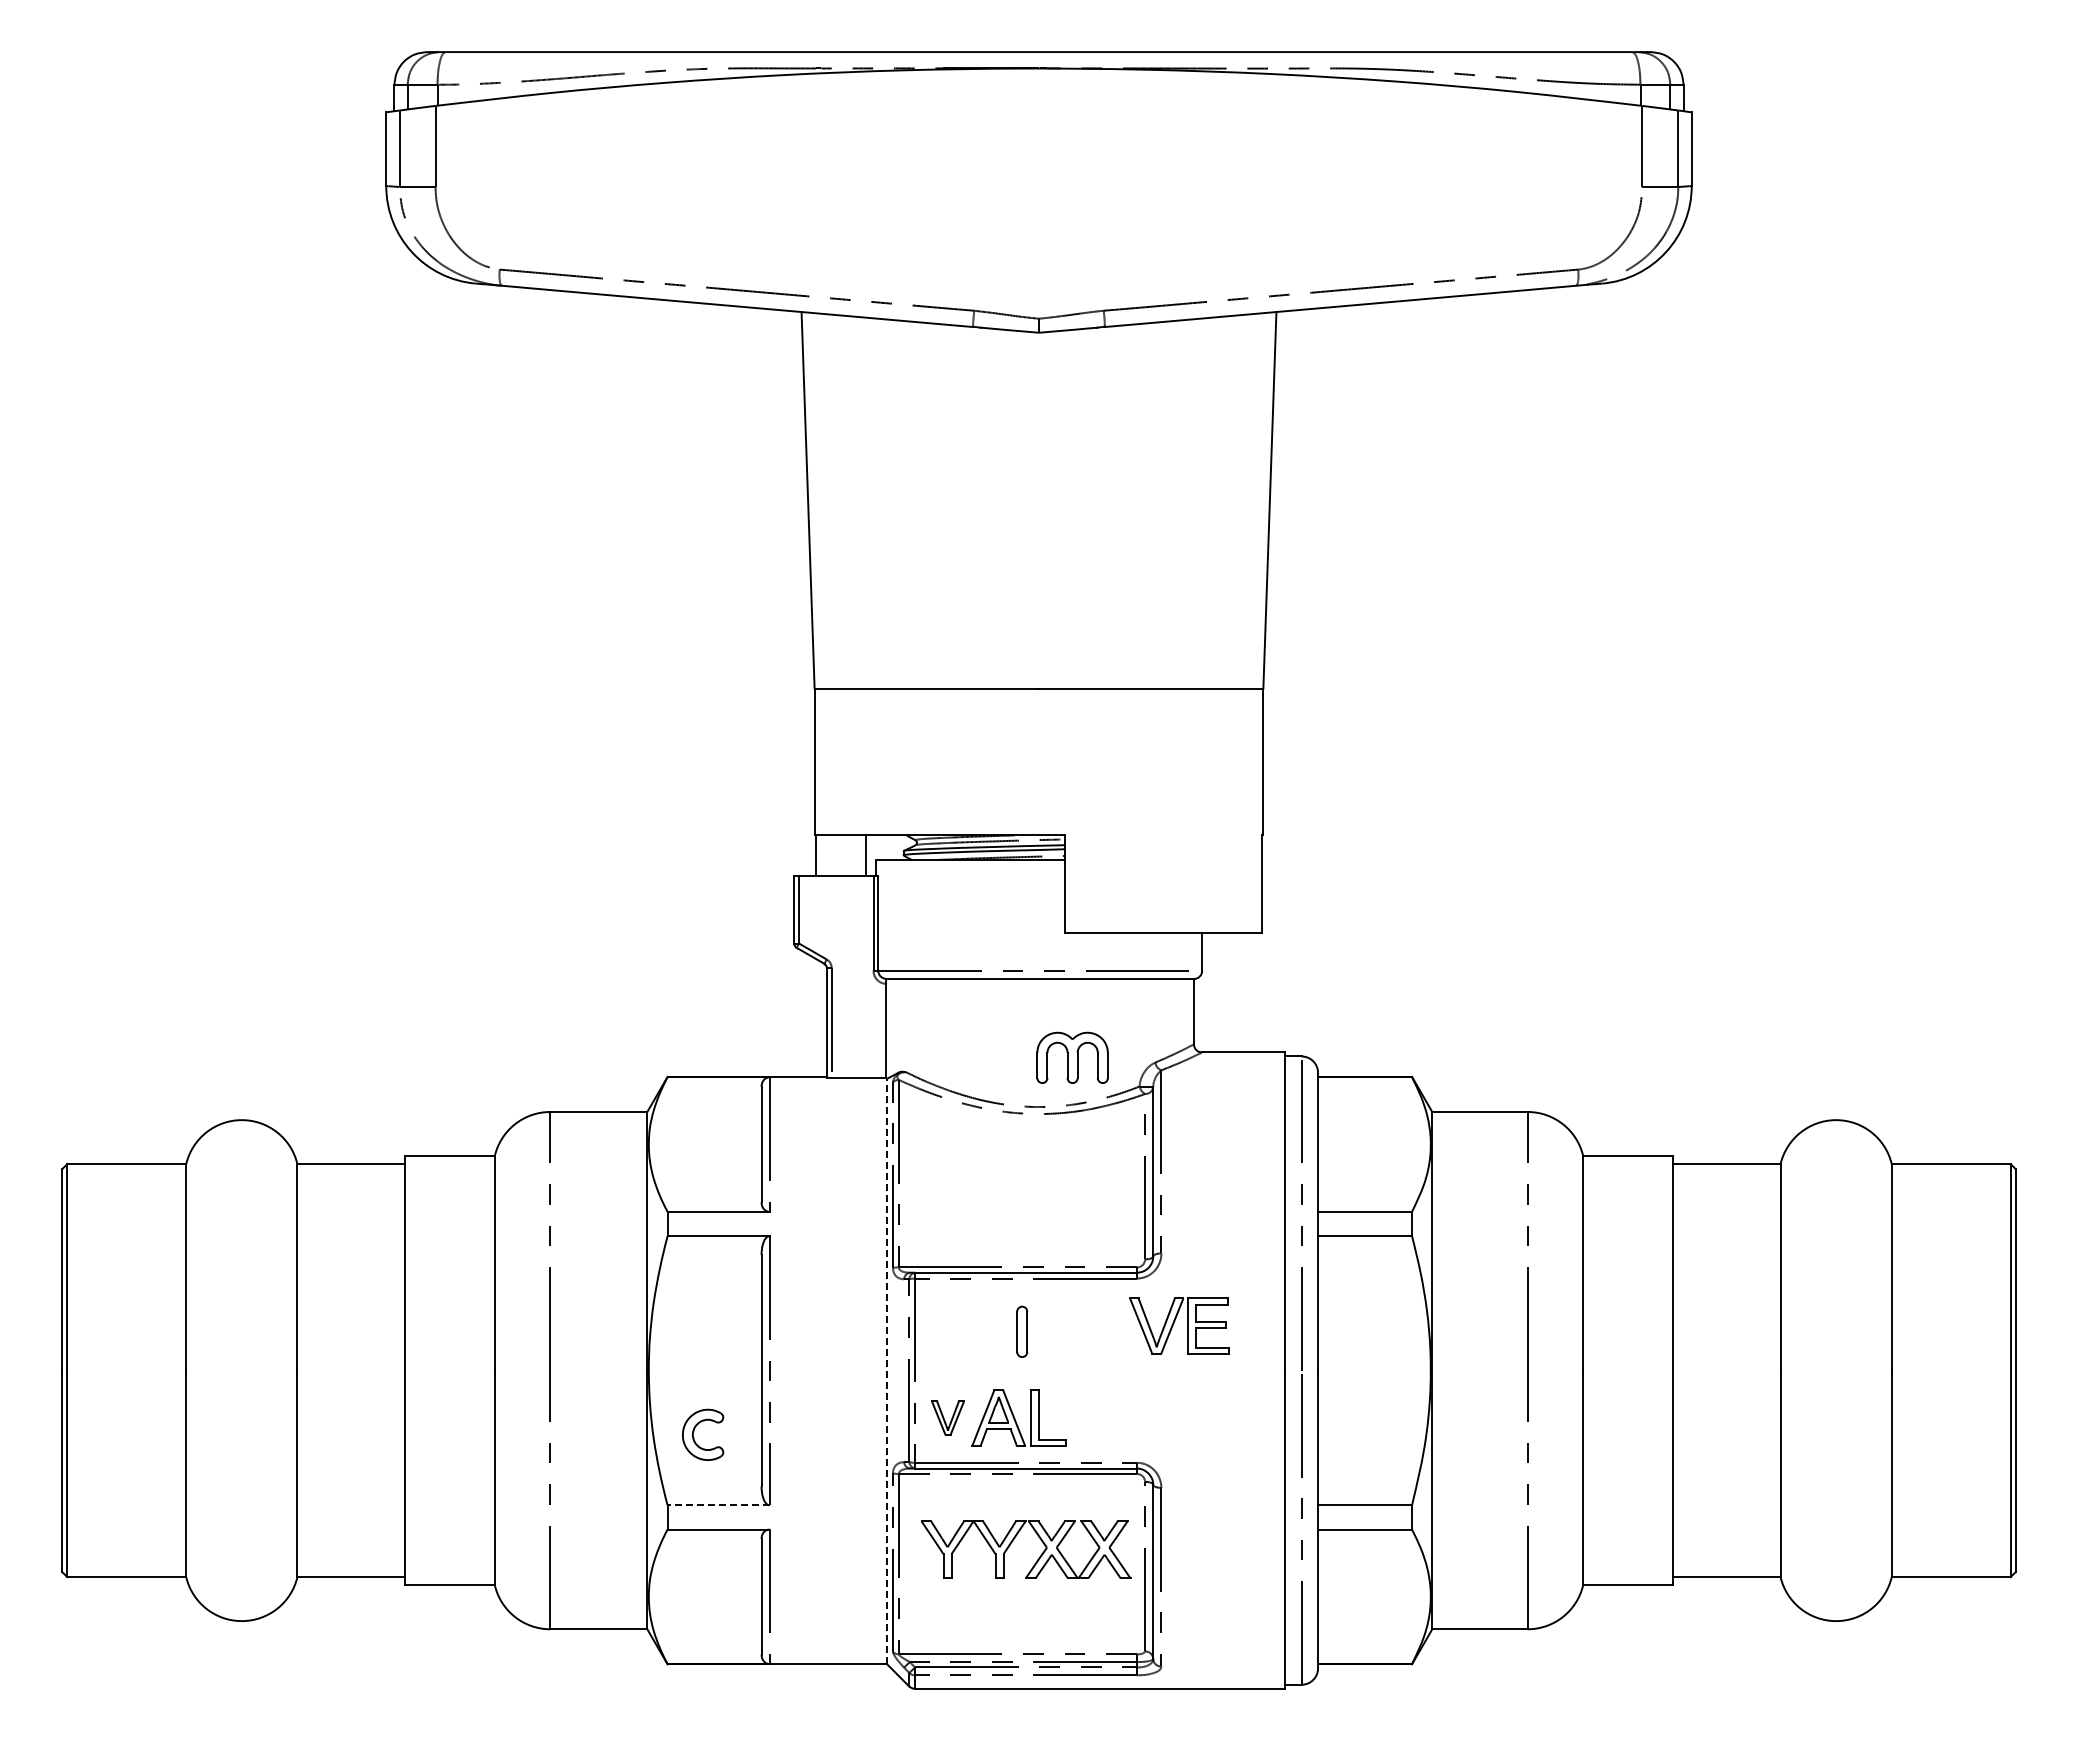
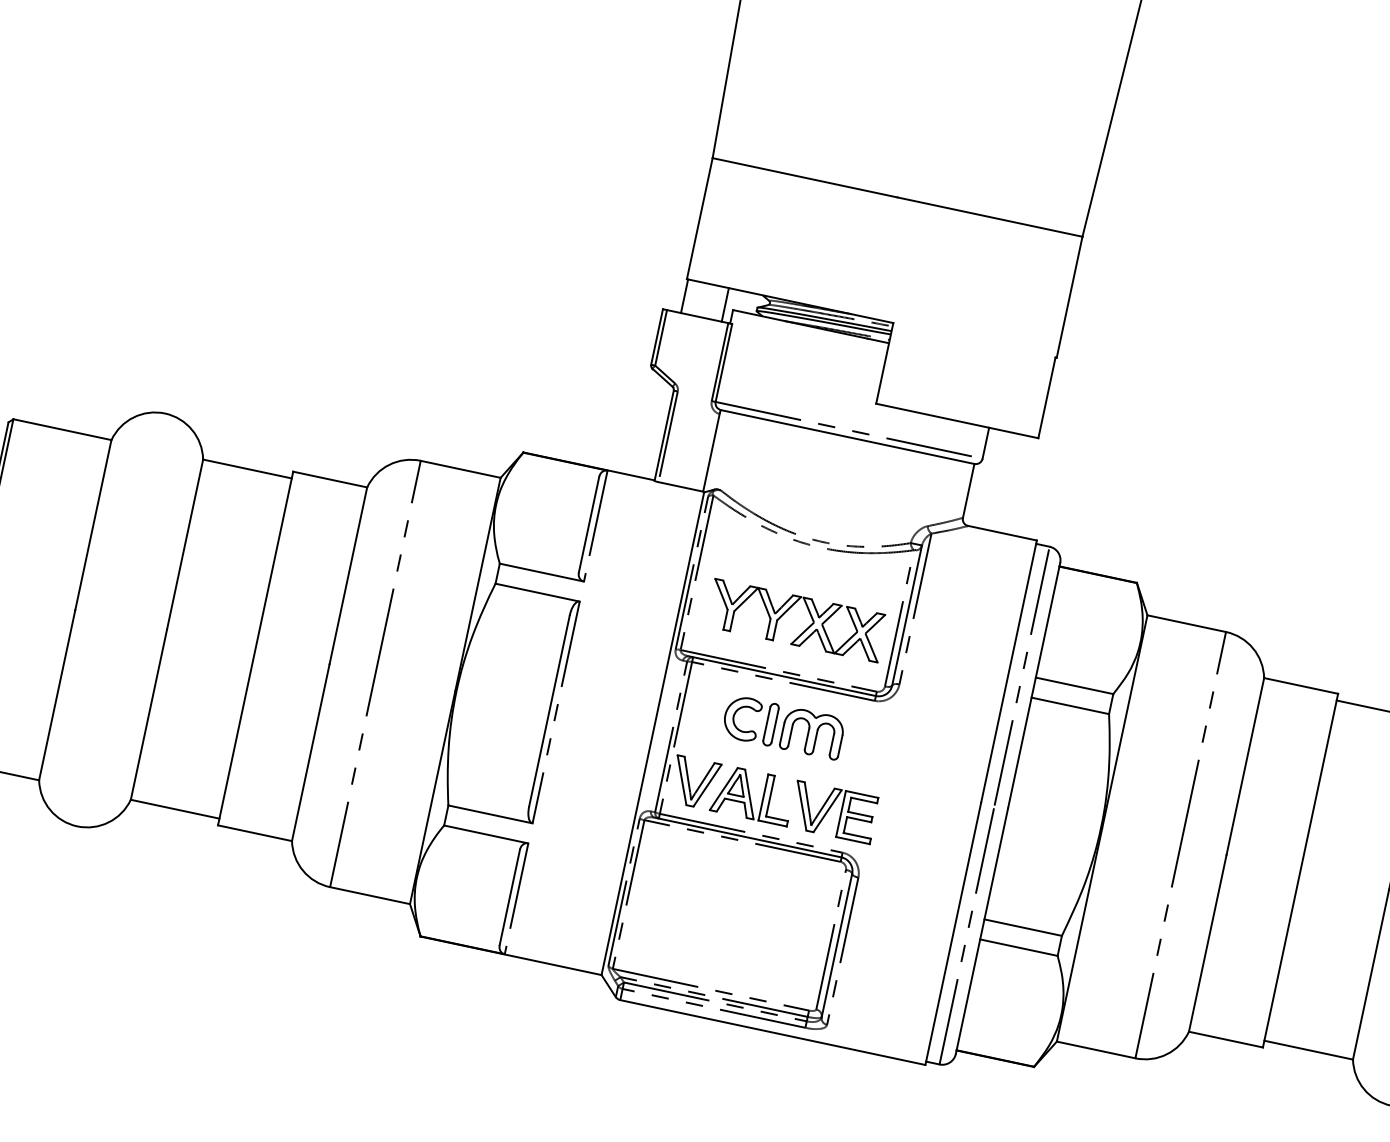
part: (1072, 1057) -> (812, 733), moved
part: (1179, 1325) -> (833, 811), moved
line: (887, 1371) -> (653, 733), dashed -> solid
part: (947, 1417) -> (694, 782), size x1.67
part: (694, 1431) -> (735, 714), moved
line: (718, 1505) -> (490, 814), dashed -> solid
part: (1038, 1557) -> (805, 629), moved

